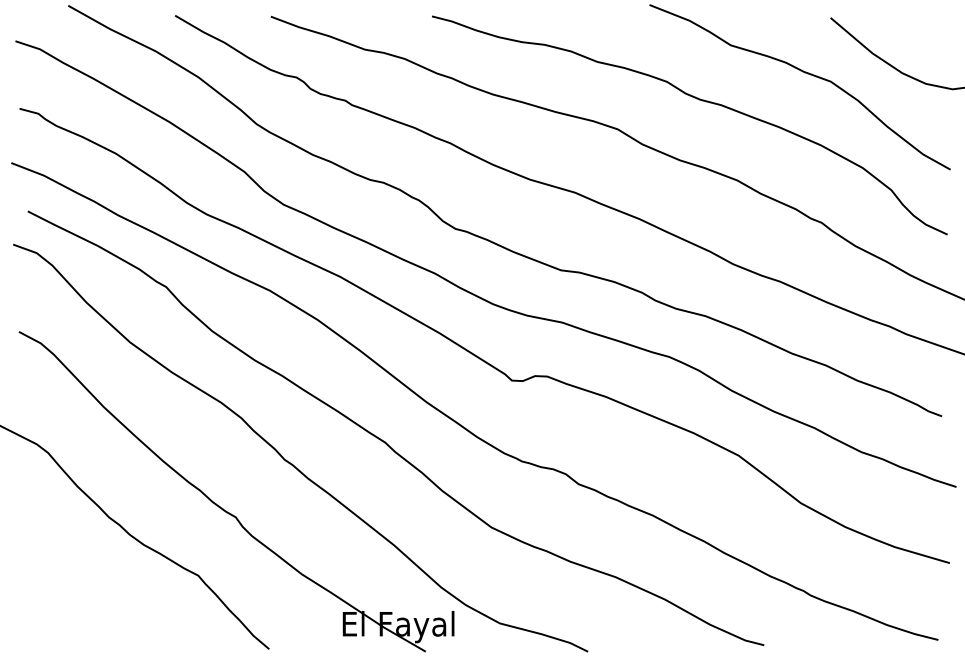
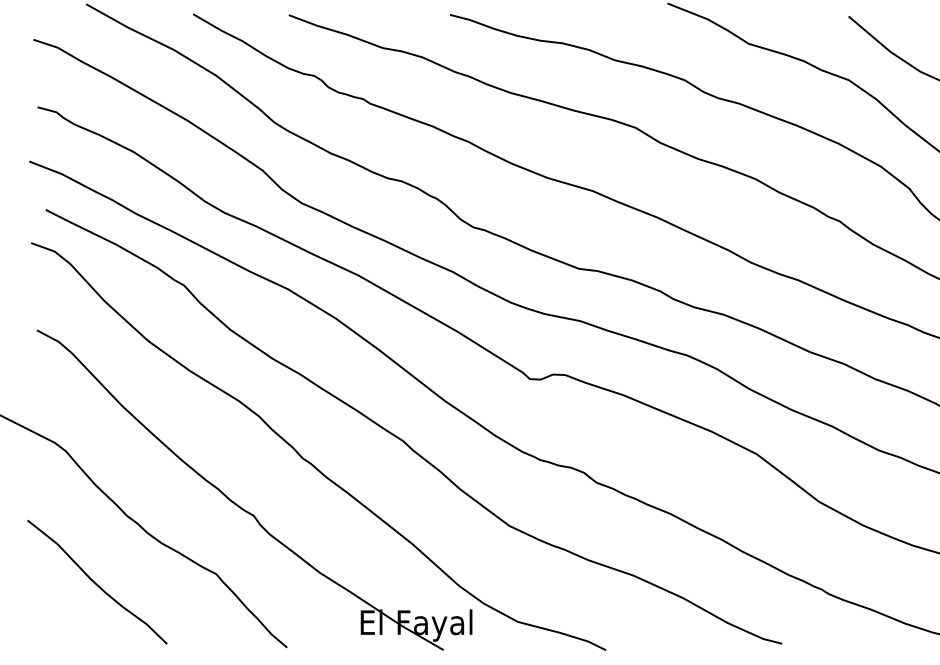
curve: (78, 584) -> (96, 582), added

